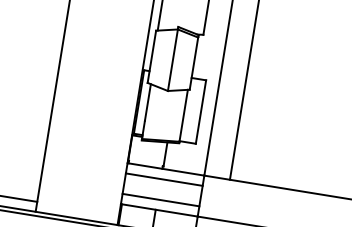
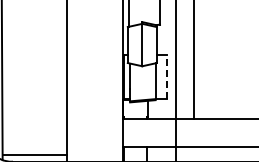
line: (200, 111) -> (166, 76), solid -> dashed
line: (164, 180) -> (149, 126), removed
line: (160, 200) -> (149, 140), removed

